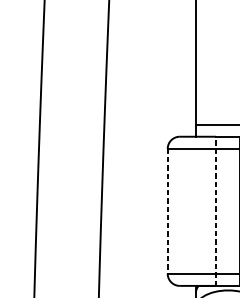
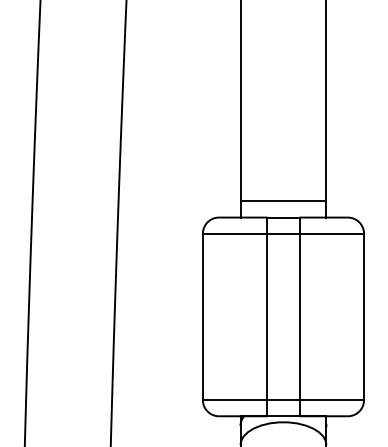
line: (167, 211) -> (202, 317), dashed -> solid
line: (216, 211) -> (267, 316), dashed -> solid

